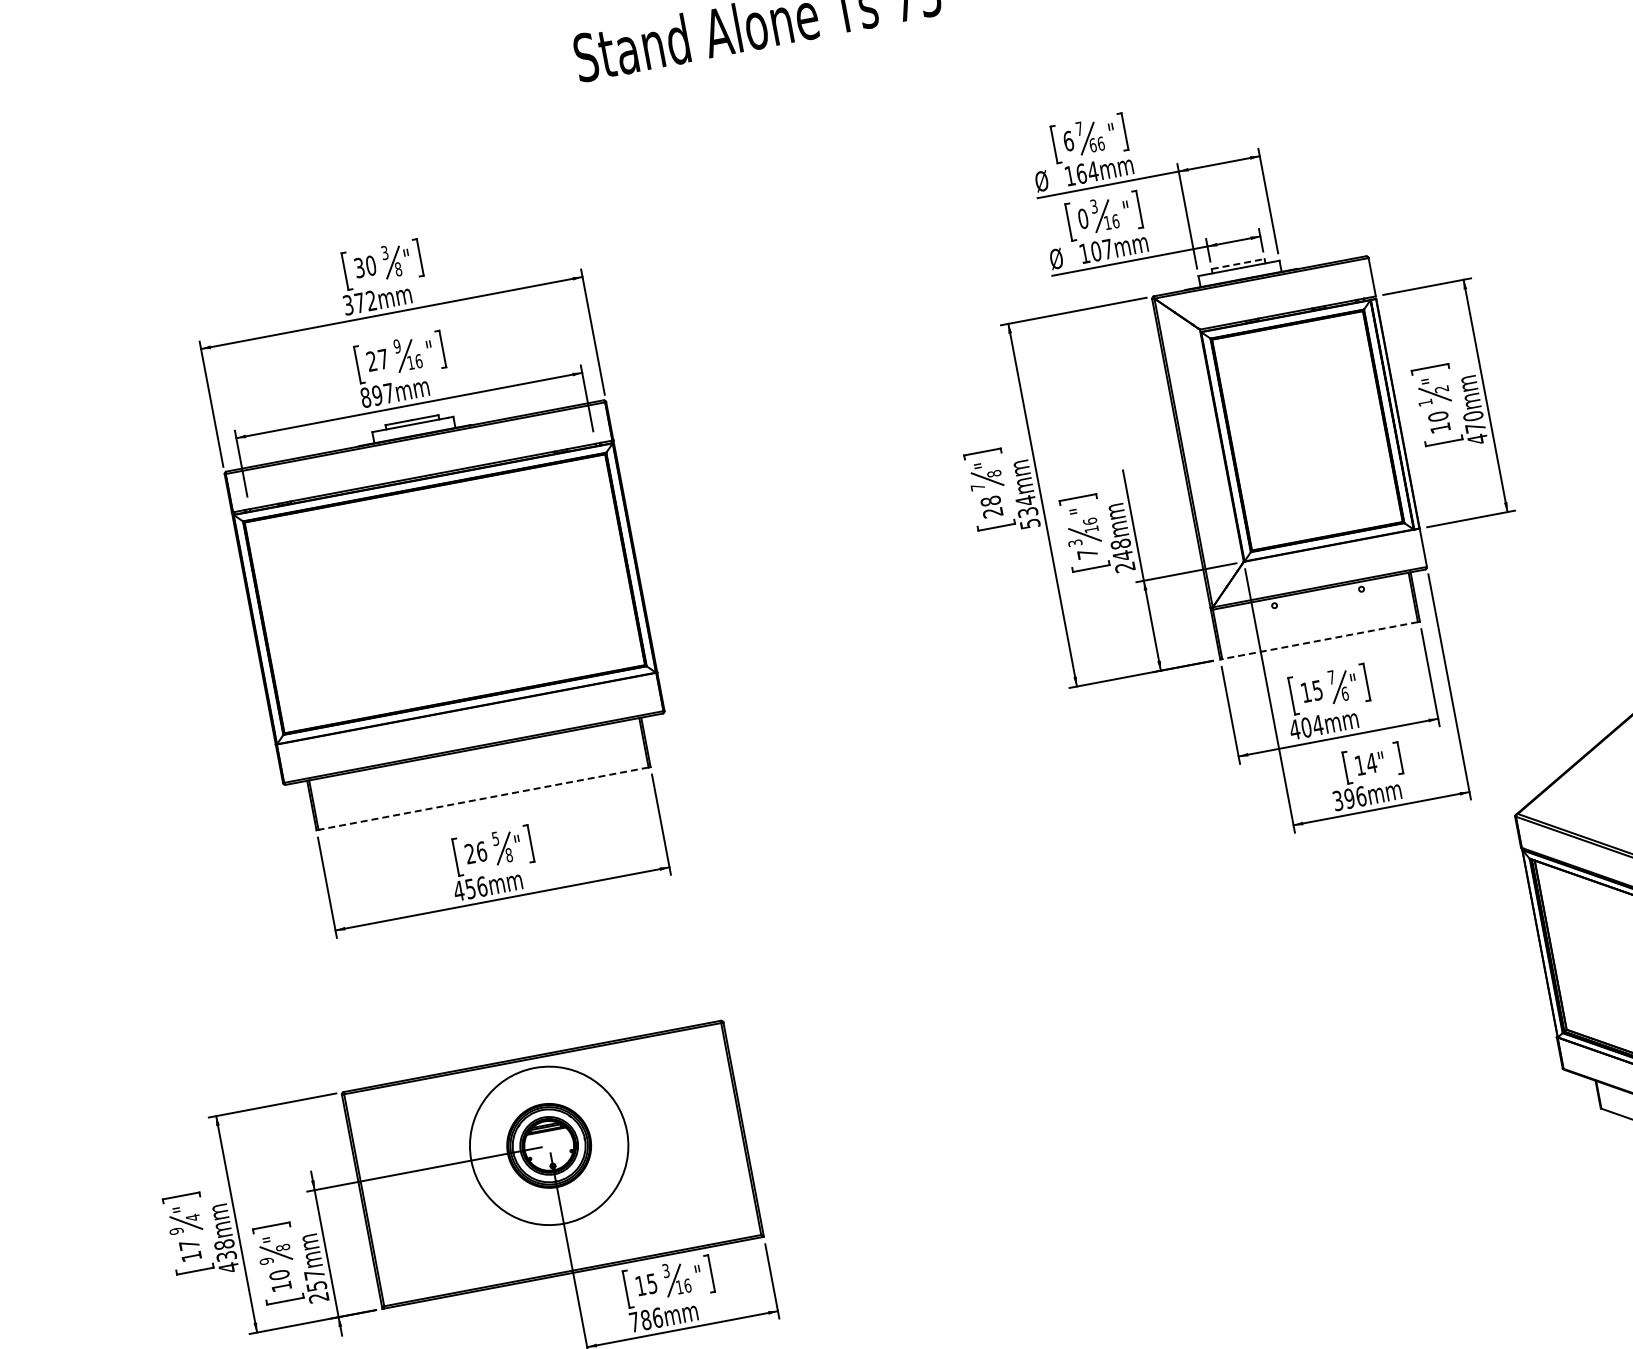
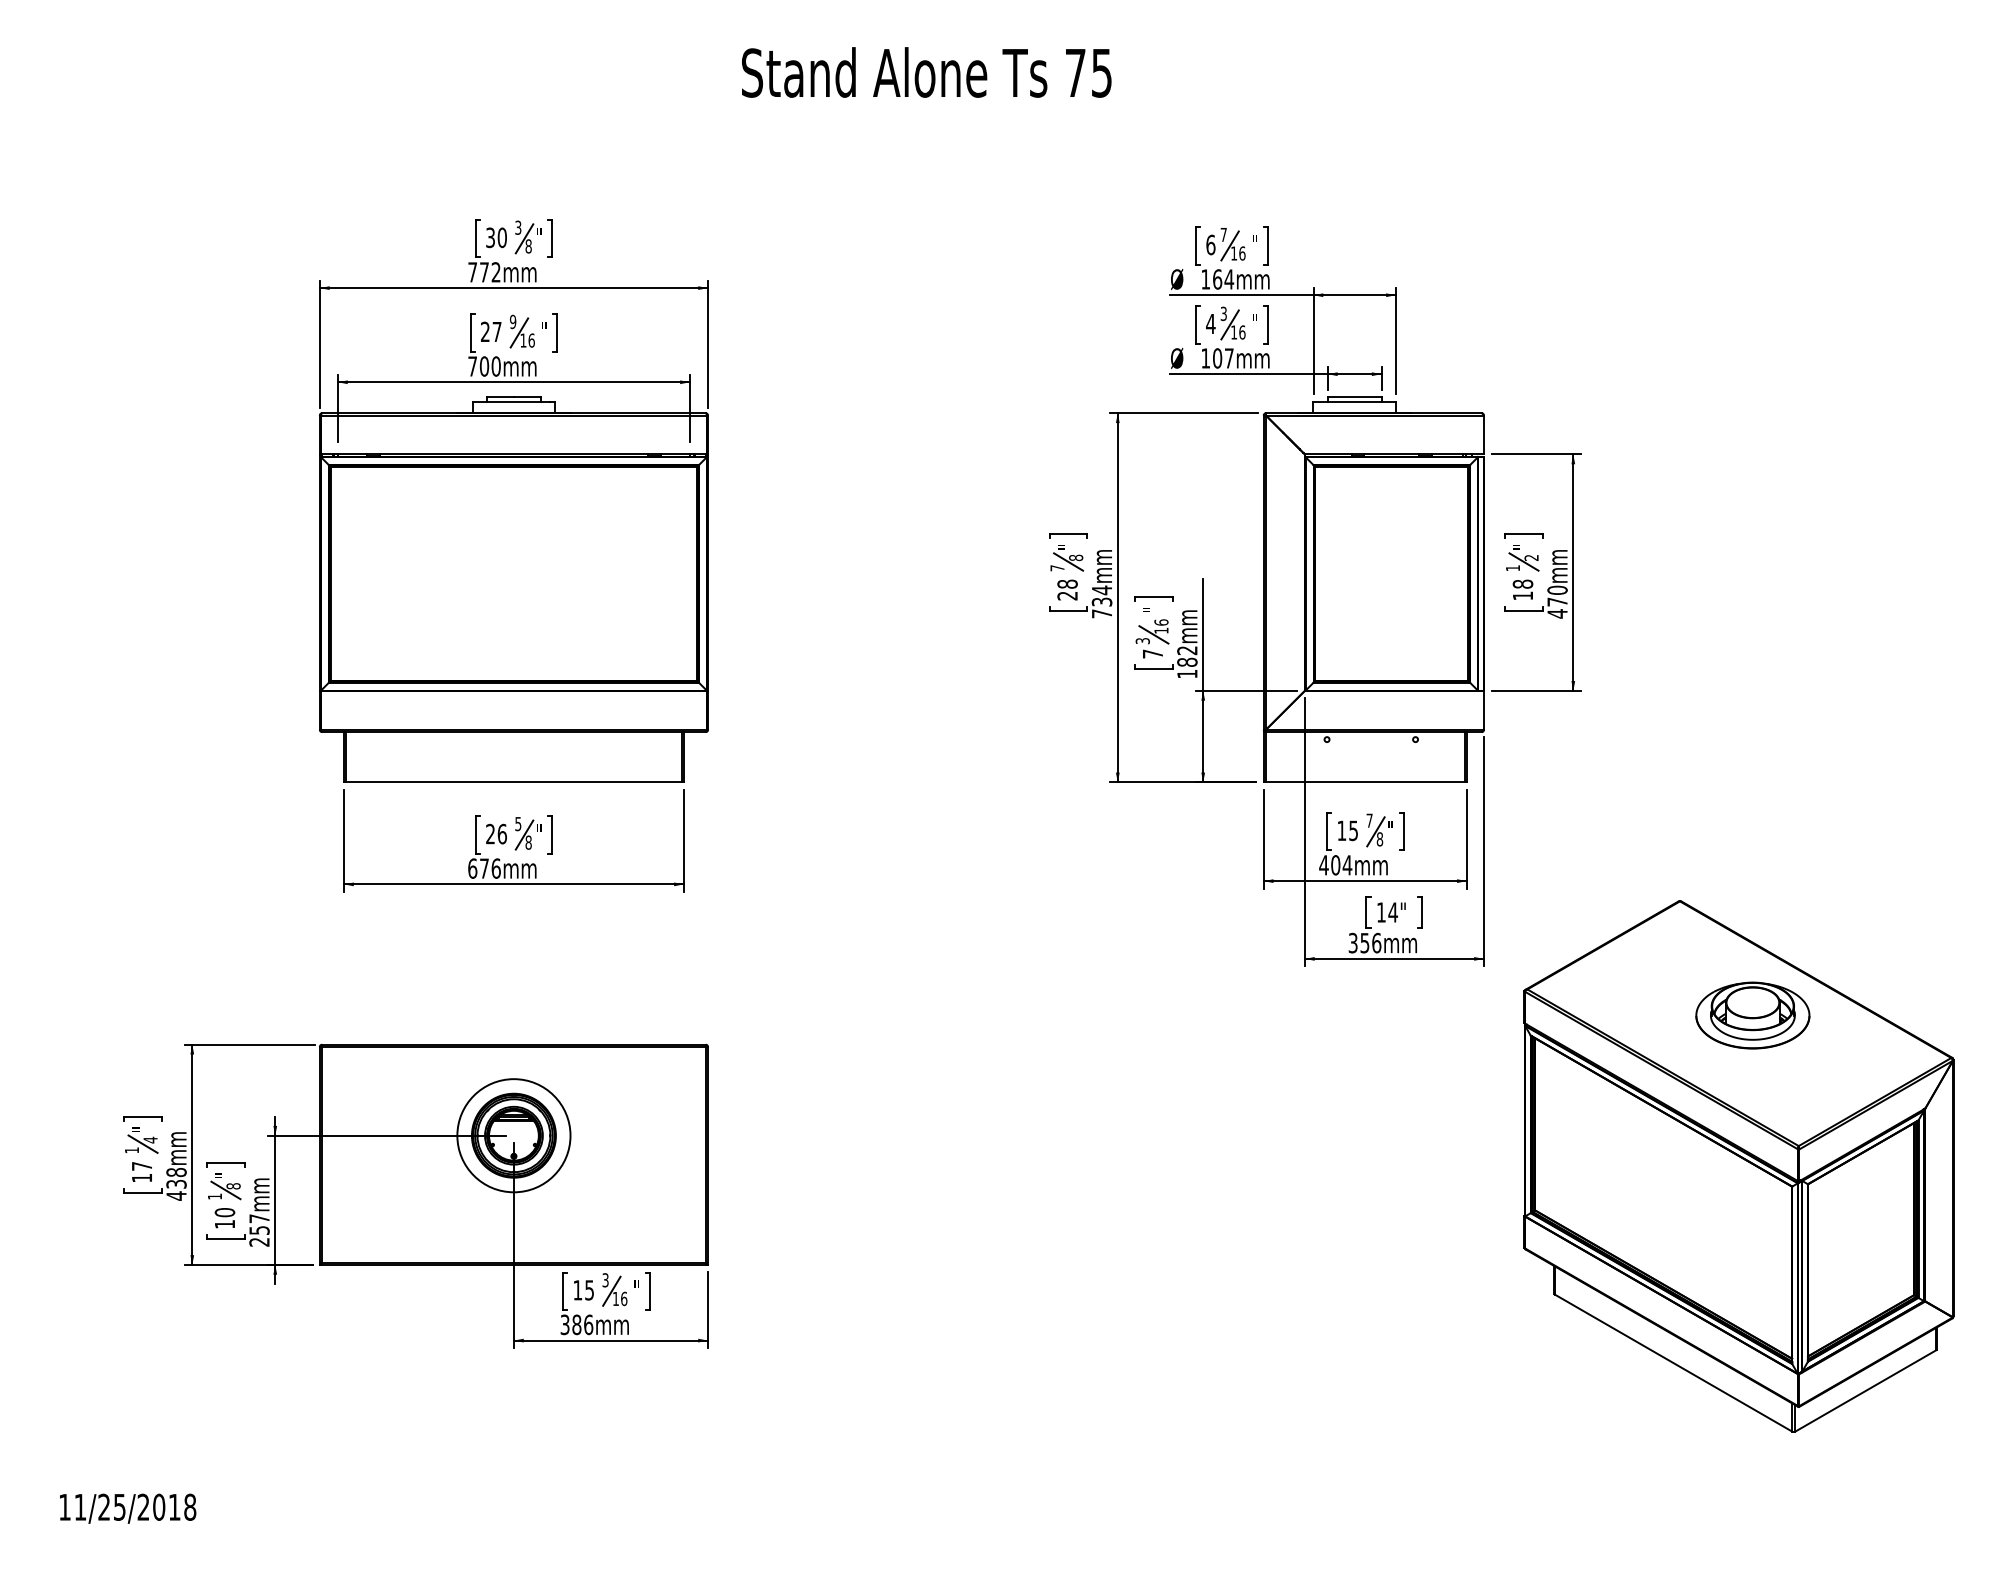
text: (1093, 145) -> (1234, 253), 66 -> 16
text: (1082, 218) -> (1210, 323), 0 -> 4
line: (1238, 264) -> (1354, 397), dashed -> solid
text: (348, 305) -> (472, 272), 372mm -> 772mm
text: (377, 395) -> (484, 366), 897mm -> 700mm
text: (1437, 416) -> (1522, 583), 10 -> 18
text: (1030, 523) -> (1102, 613), 534mm -> 734mm
text: (1123, 555) -> (1187, 662), 248mm -> 182mm
line: (1320, 640) -> (1365, 782), dashed -> solid
text: (1344, 694) -> (1379, 839), 6 -> 8
line: (483, 798) -> (513, 782), dashed -> solid
text: (1349, 798) -> (1364, 942), 396mm -> 356mm
text: (463, 890) -> (477, 868), 456mm -> 676mm
circle: (548, 1145) -> (513, 1135), size x0.71
text: (176, 1231) -> (131, 1150), 9 -> 1
text: (266, 1261) -> (214, 1196), 9 -> 1
text: (633, 1321) -> (564, 1324), 786mm -> 386mm

